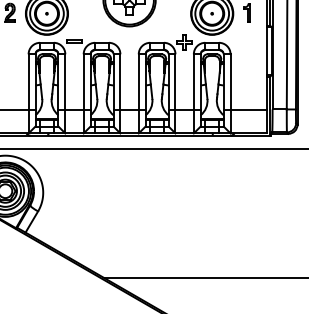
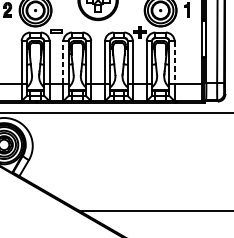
line: (83, 81) -> (63, 61), solid -> dashed
line: (230, 82) -> (174, 62), solid -> dashed

